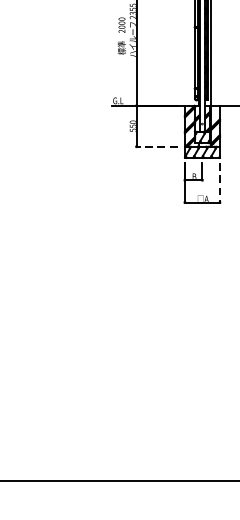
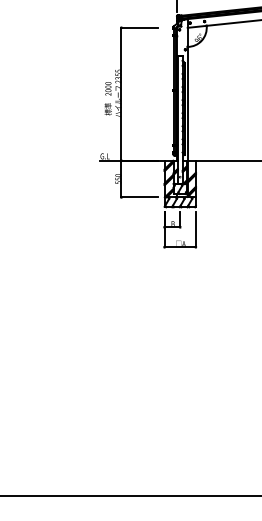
line: (156, 146) -> (139, 197), dashed -> solid
line: (219, 182) -> (195, 229), dashed -> solid

